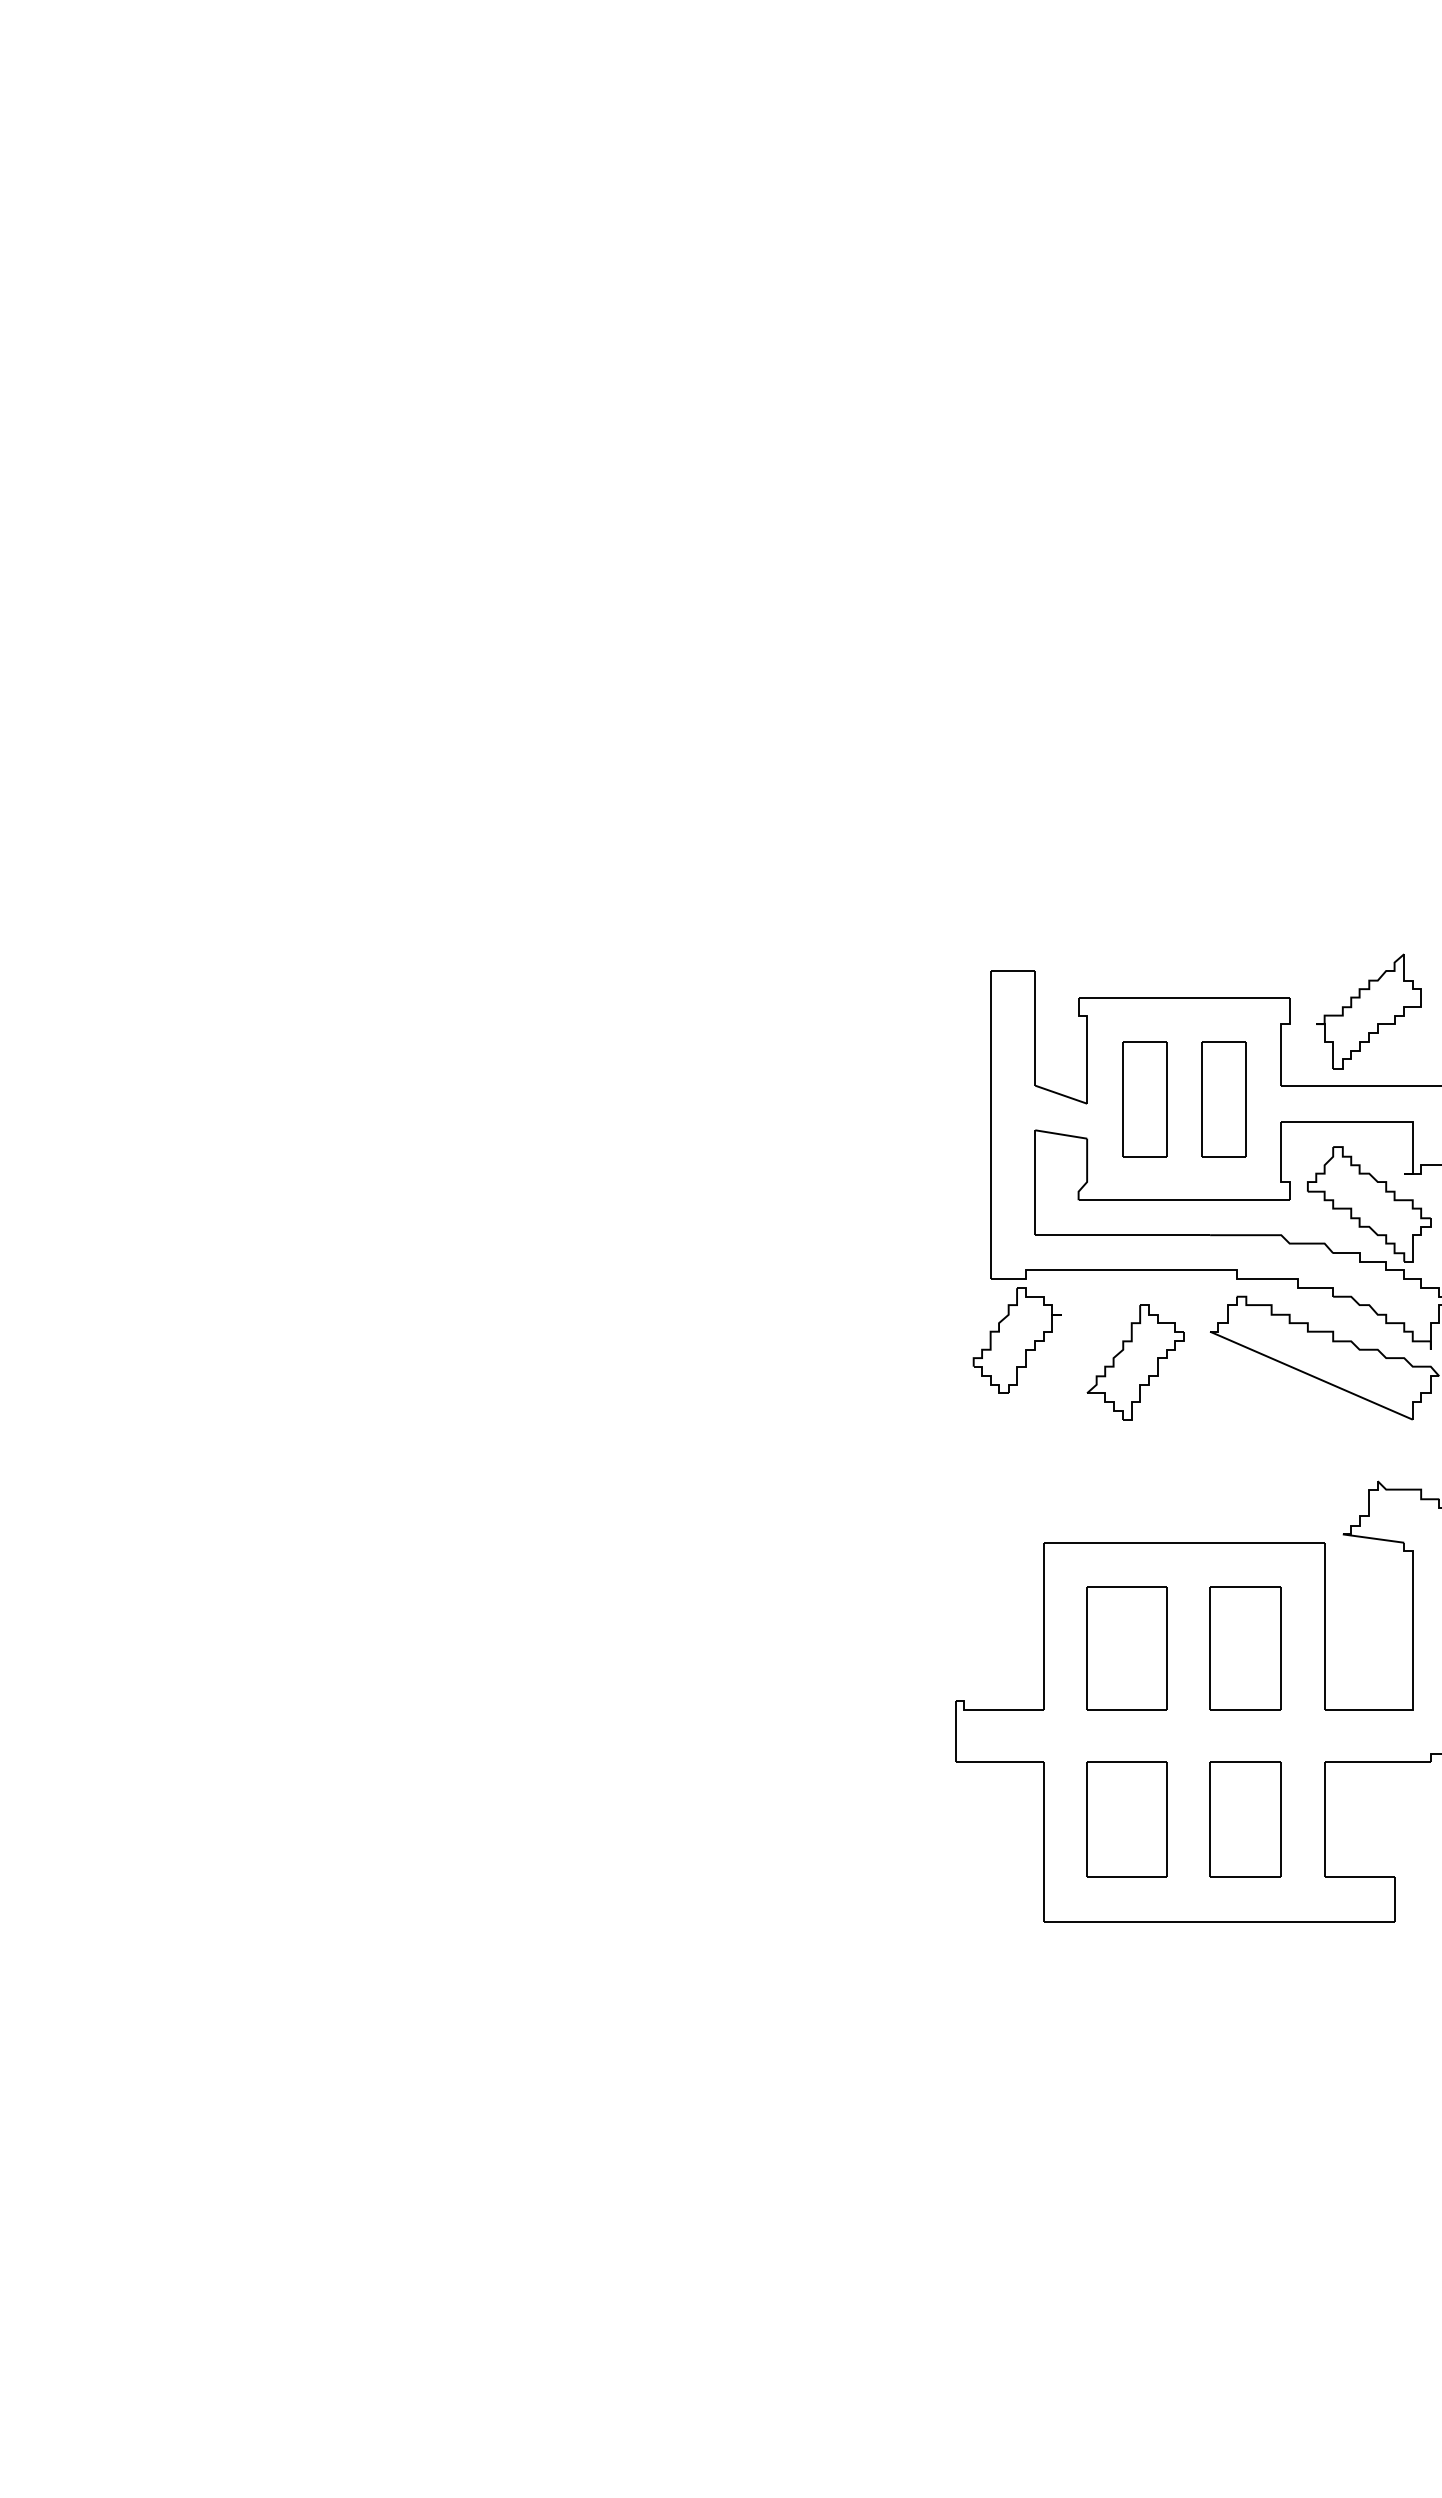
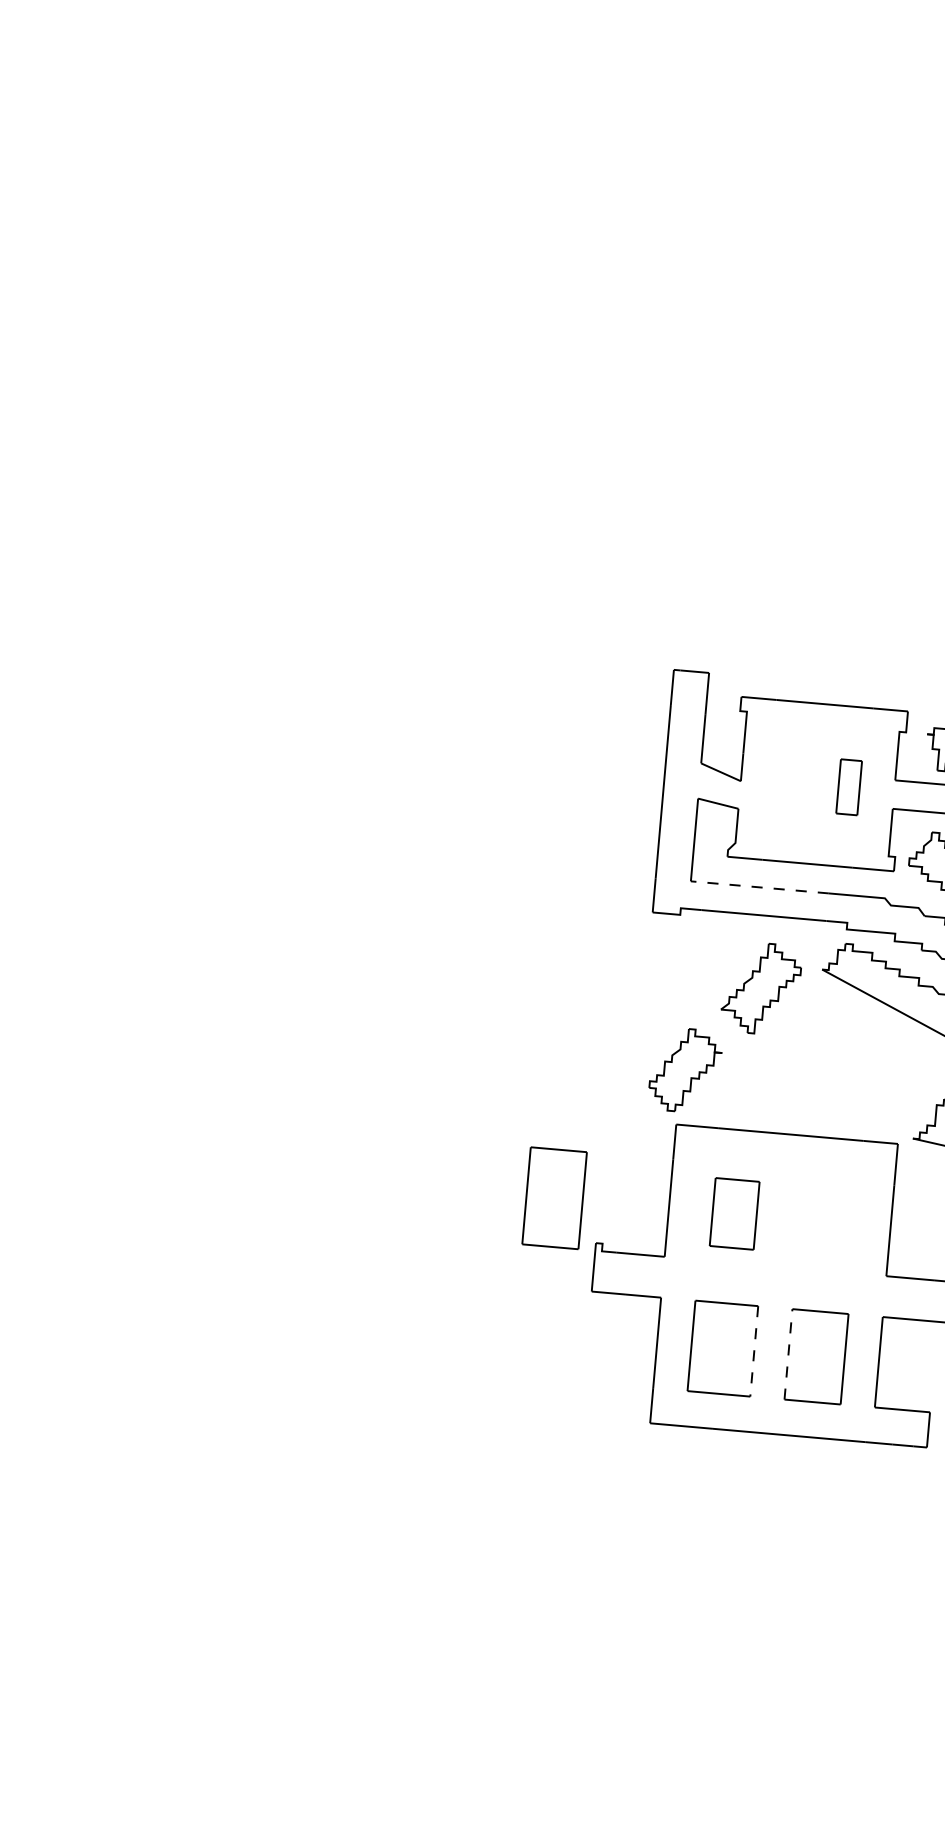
part: (1144, 1099) -> (786, 781), removed
part: (1223, 1099) -> (848, 787), size x0.6
line: (1122, 1235) -> (759, 887), solid -> dashed
part: (1016, 1340) -> (684, 1070), moved
part: (1126, 1648) -> (734, 1213), size x0.7
part: (1245, 1648) -> (554, 1197), moved
line: (1210, 1819) -> (788, 1354), solid -> dashed
line: (1166, 1820) -> (754, 1352), solid -> dashed

